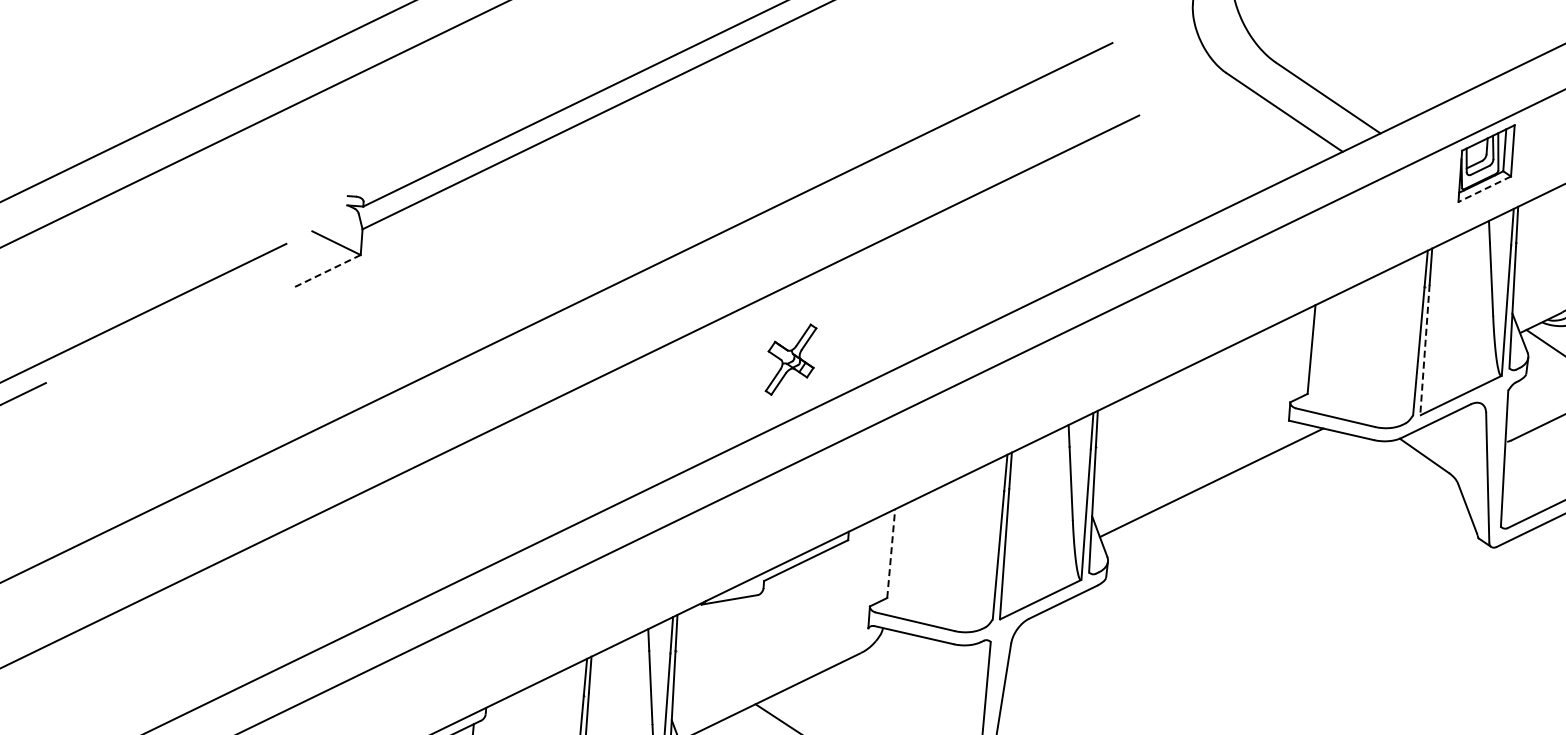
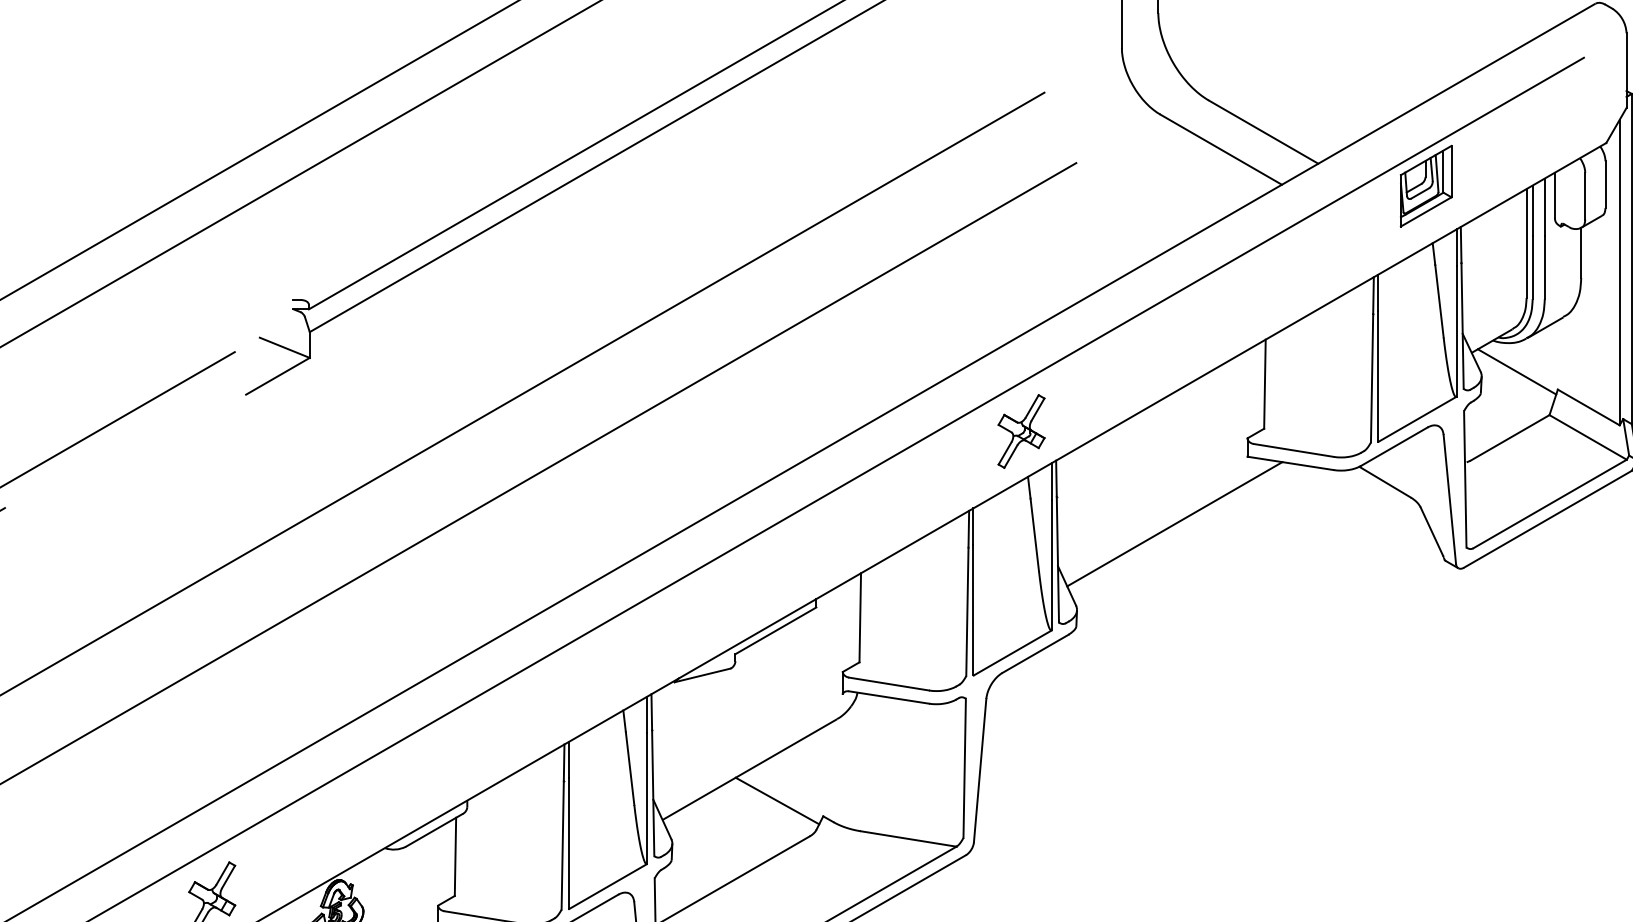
line: (1483, 189) -> (1425, 212), dashed -> solid
line: (327, 271) -> (277, 376), dashed -> solid
line: (1425, 351) -> (1378, 377), dashed -> solid
part: (791, 359) -> (1021, 431), moved
line: (891, 553) -> (860, 617), dashed -> solid

